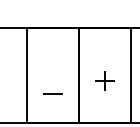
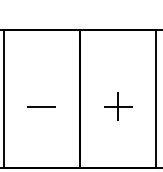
line: (52, 93) -> (41, 106), moved

